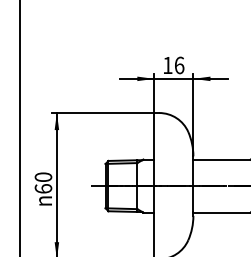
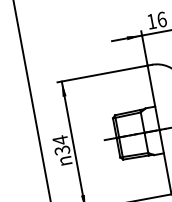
text: (43, 182) -> (61, 144), 60 -> 34

